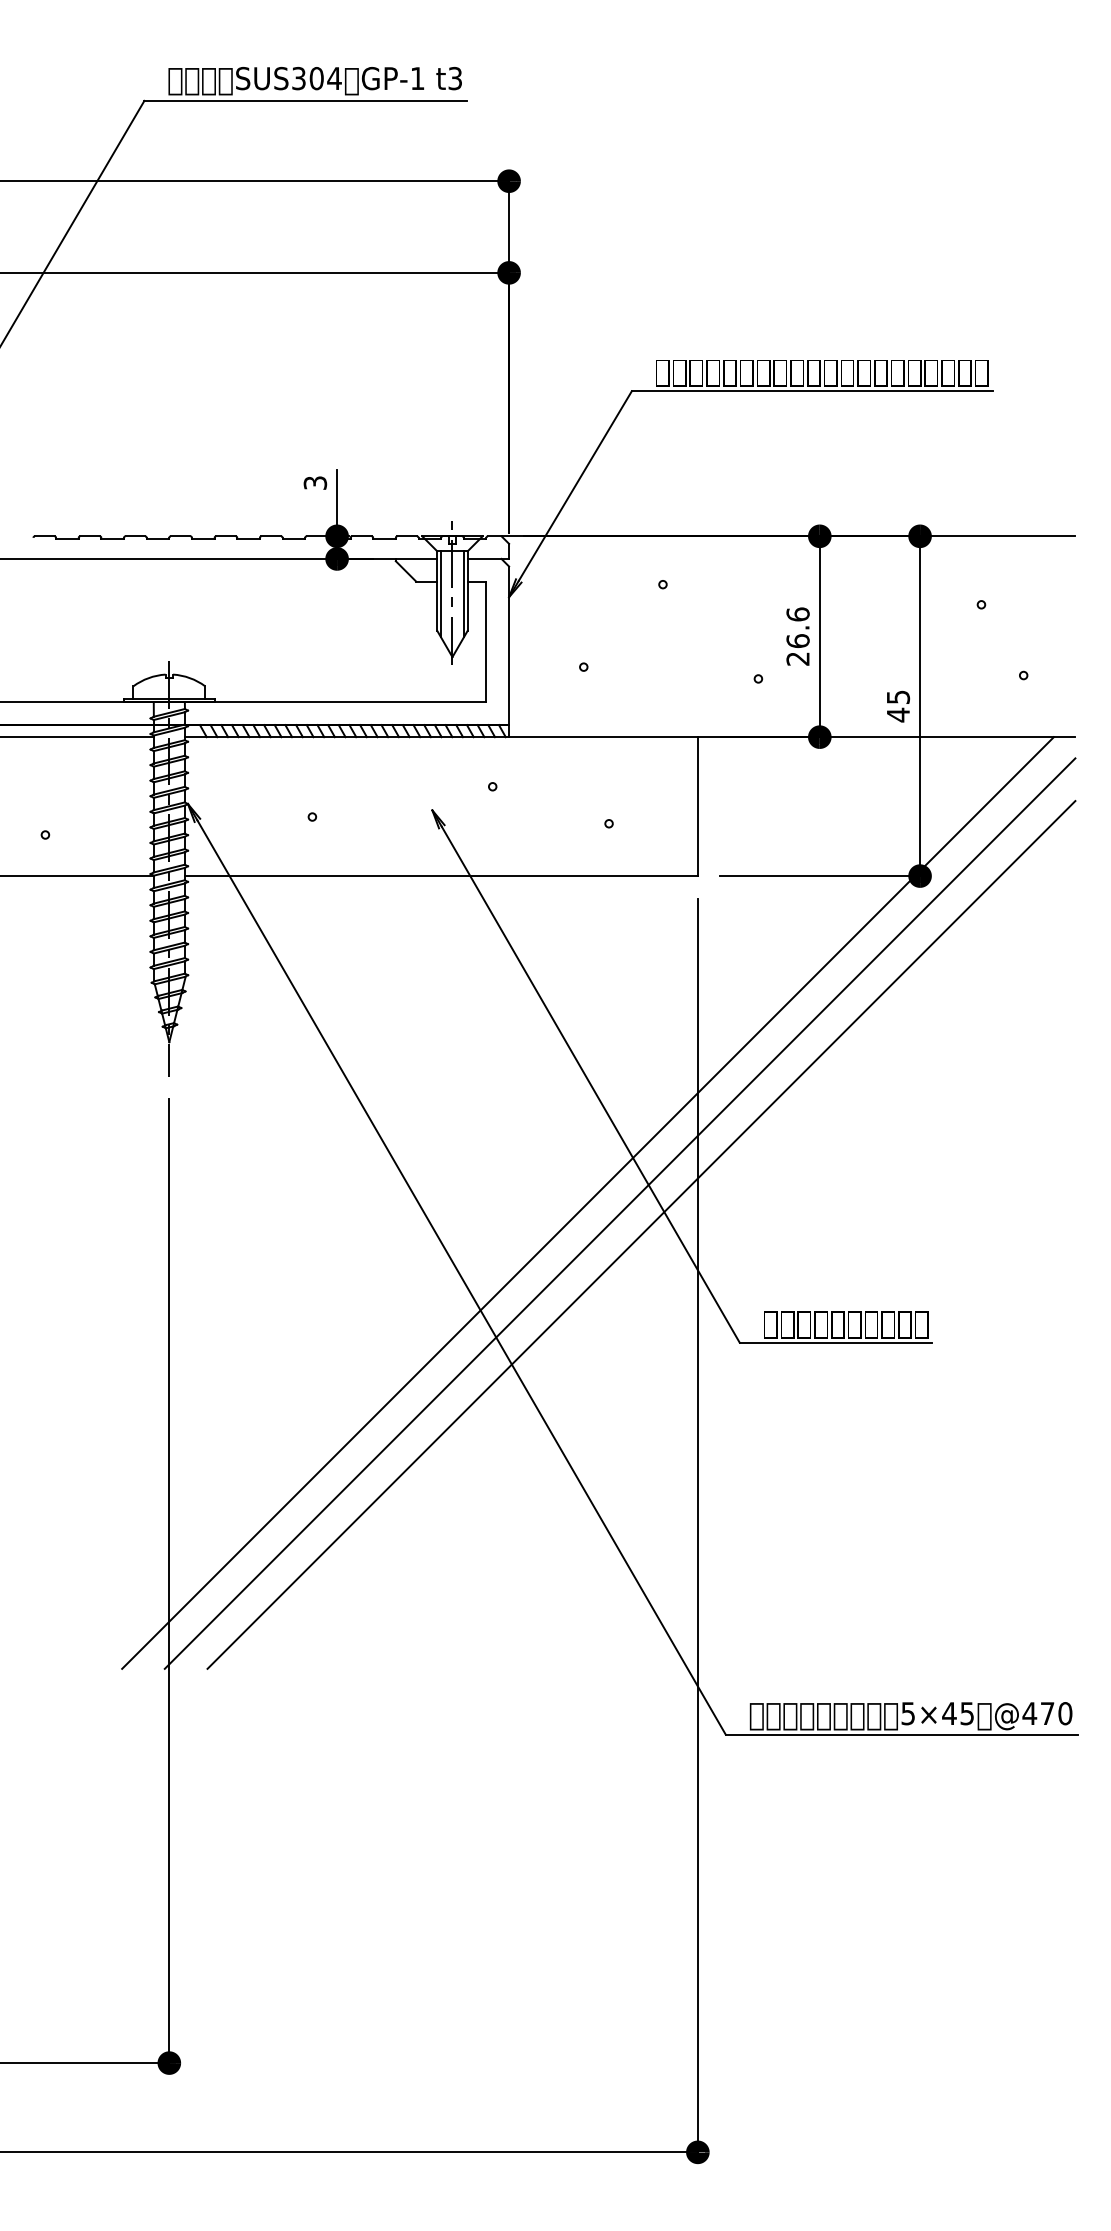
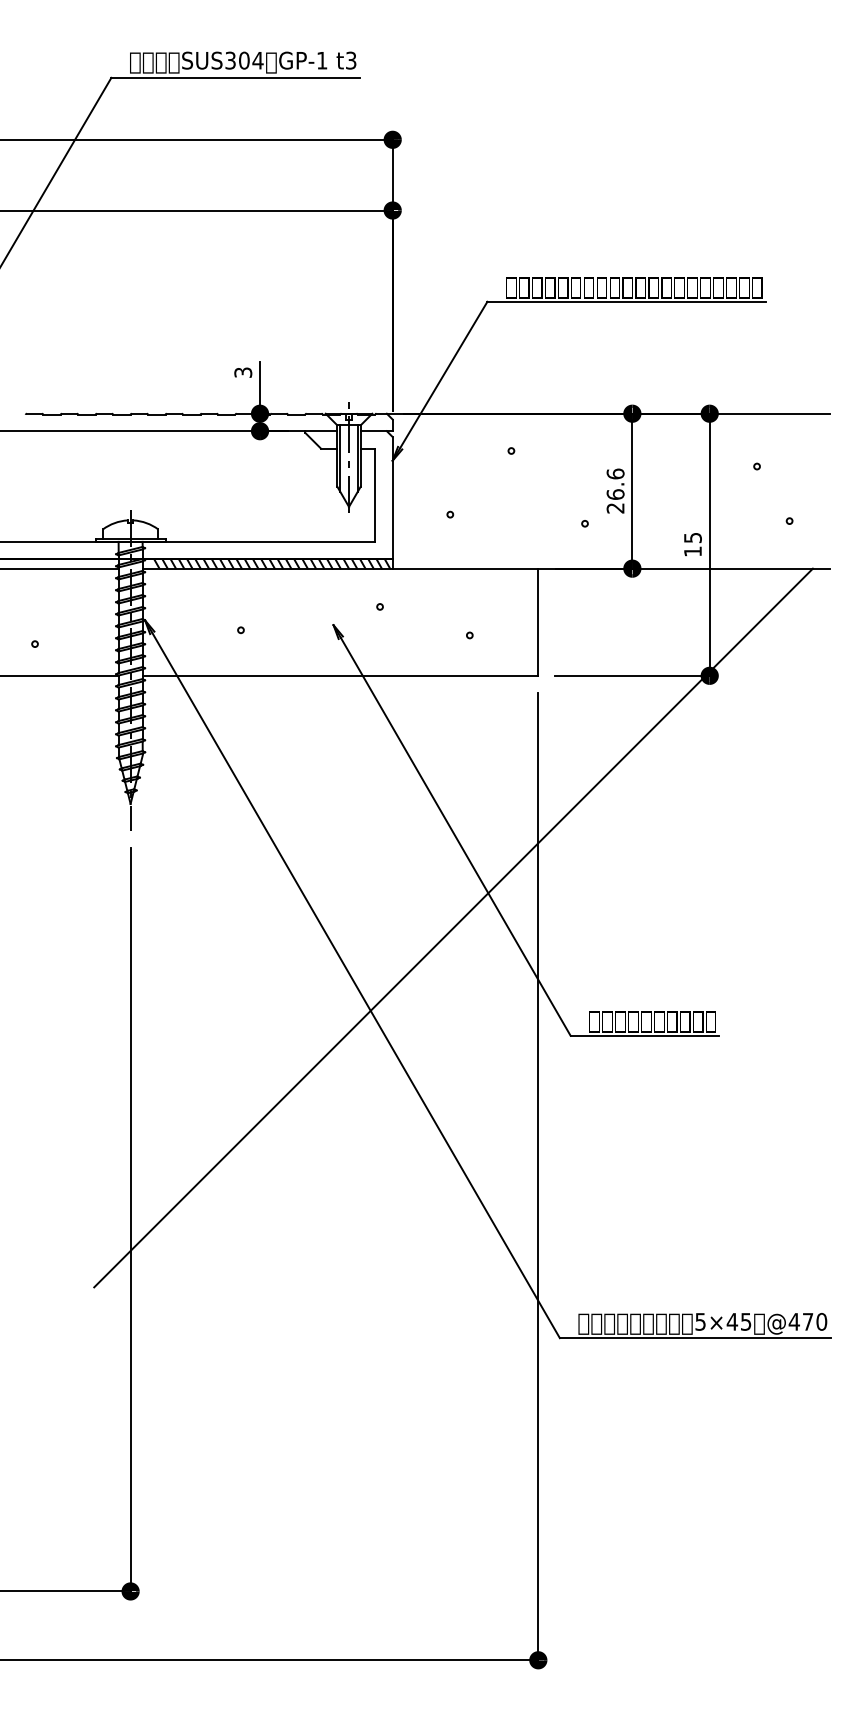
text: (897, 714) -> (692, 551), 45 -> 15
line: (620, 1214) -> (478, 936), removed
line: (641, 1234) -> (494, 952), removed

